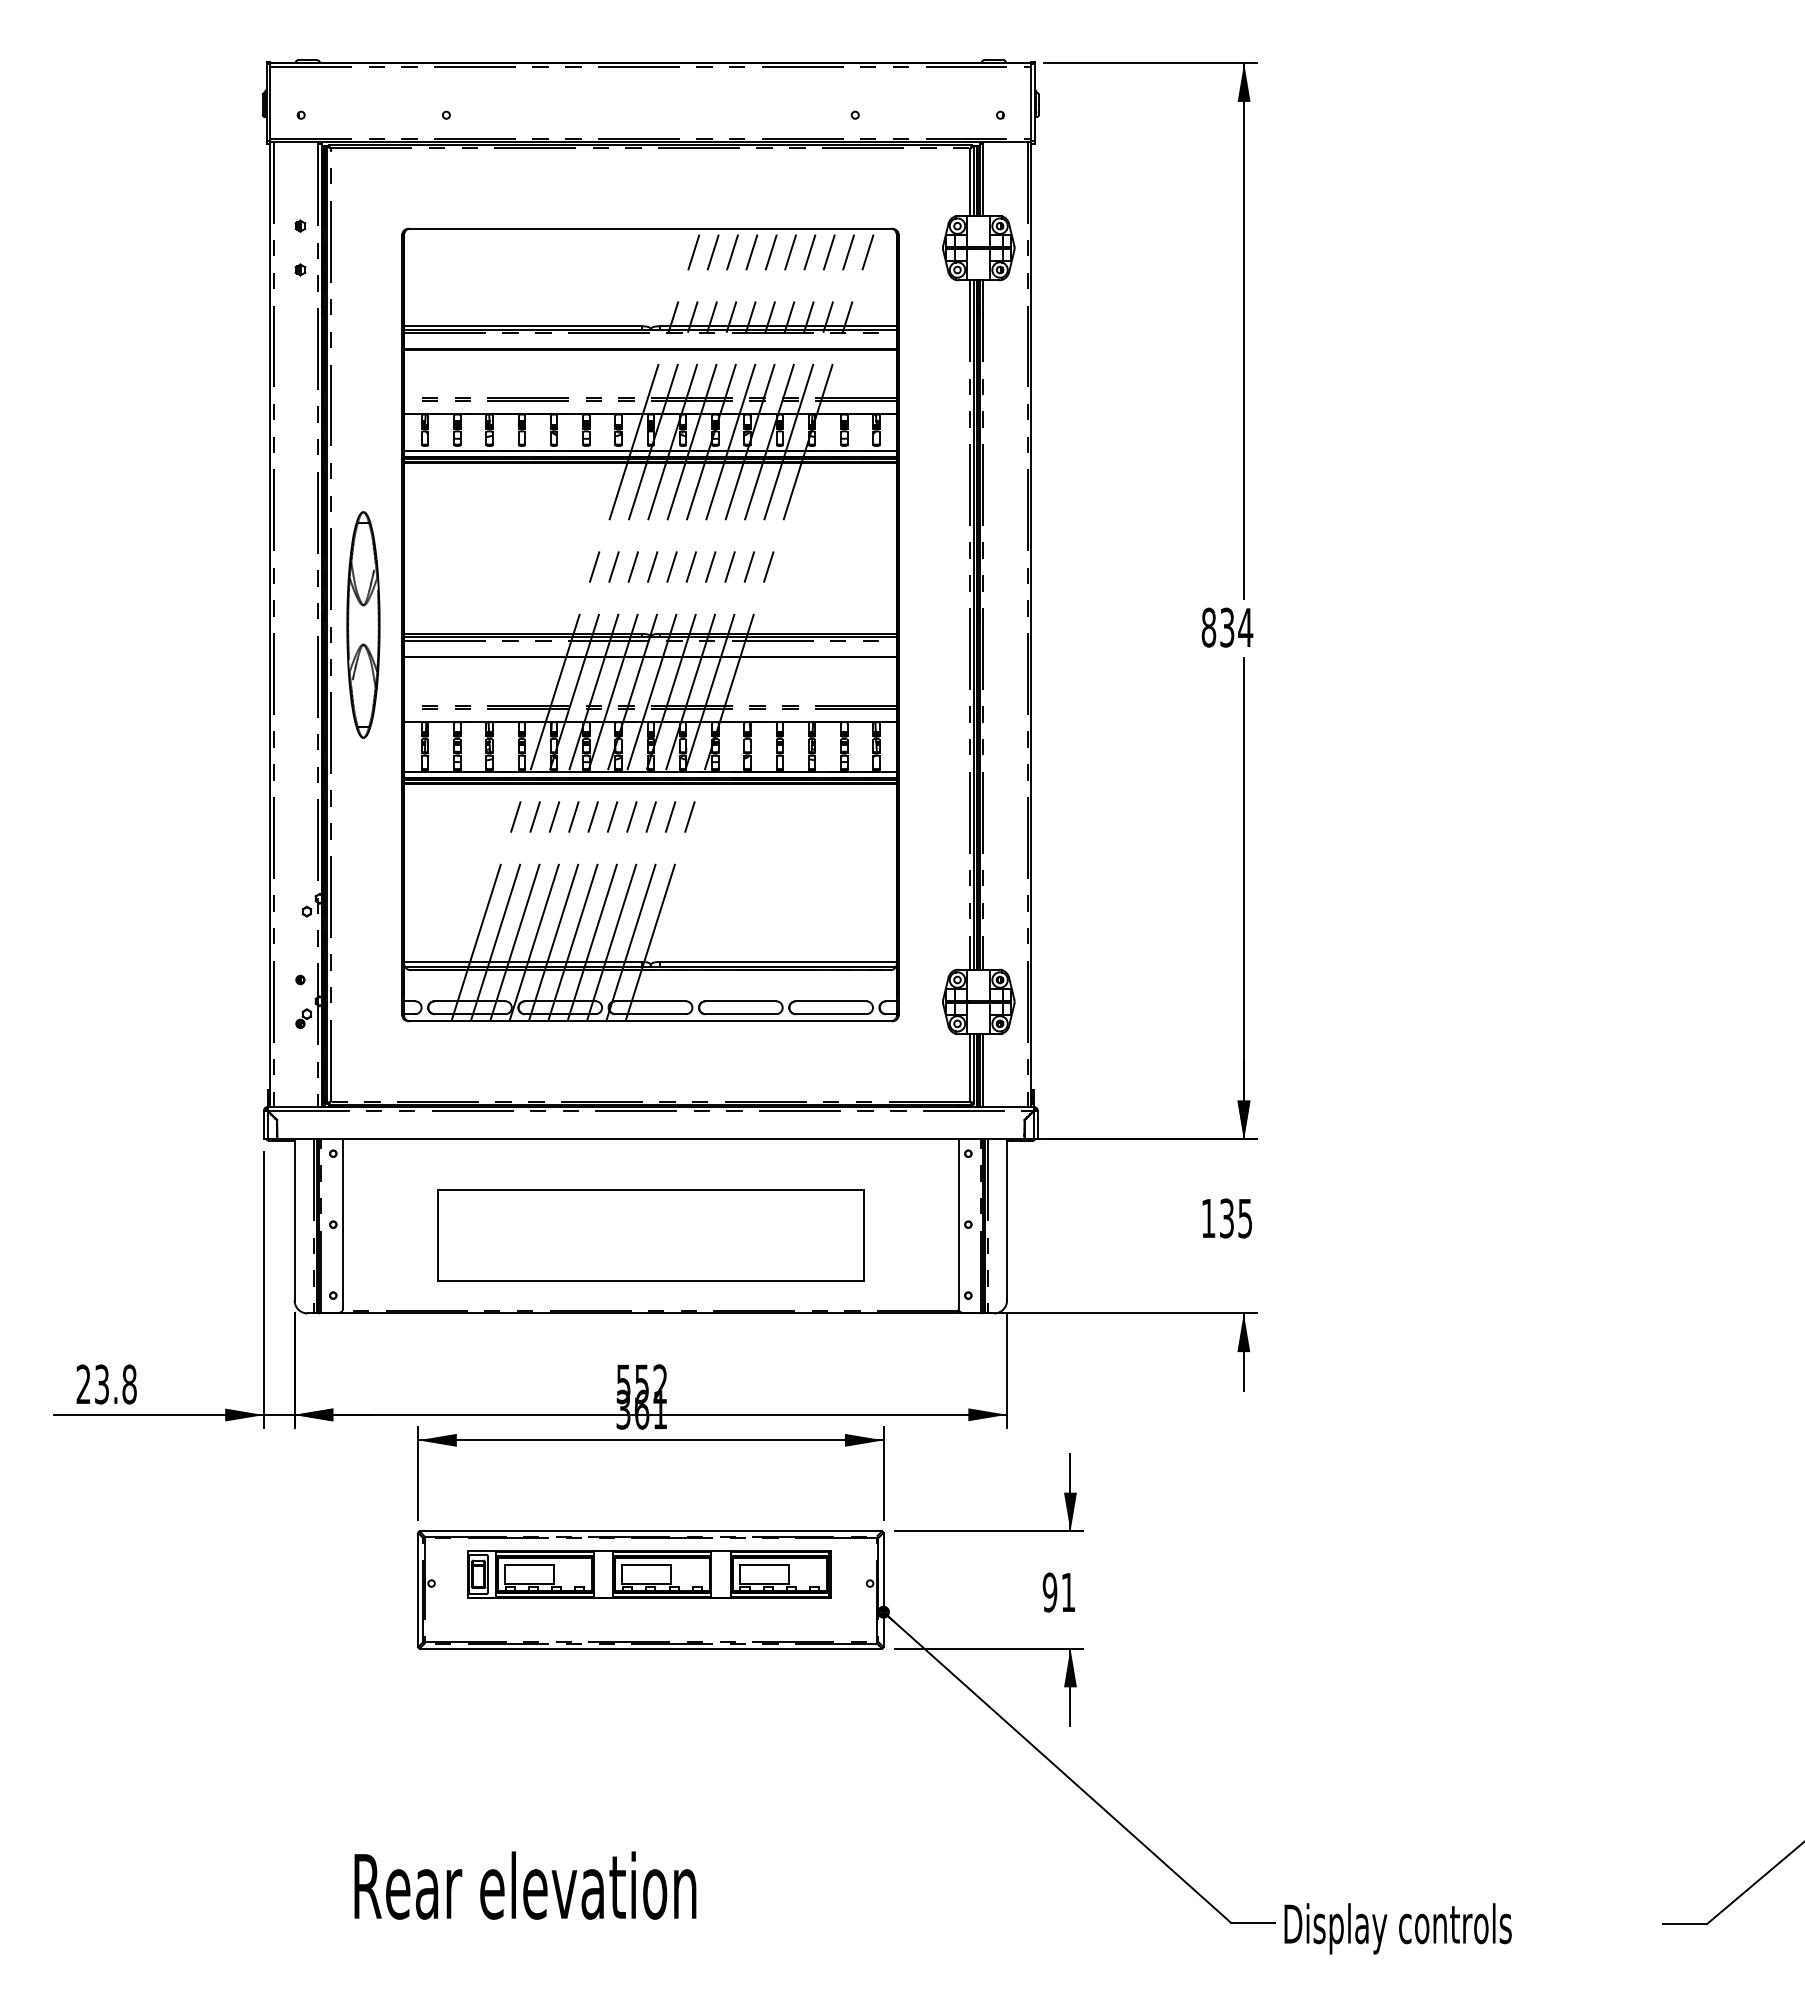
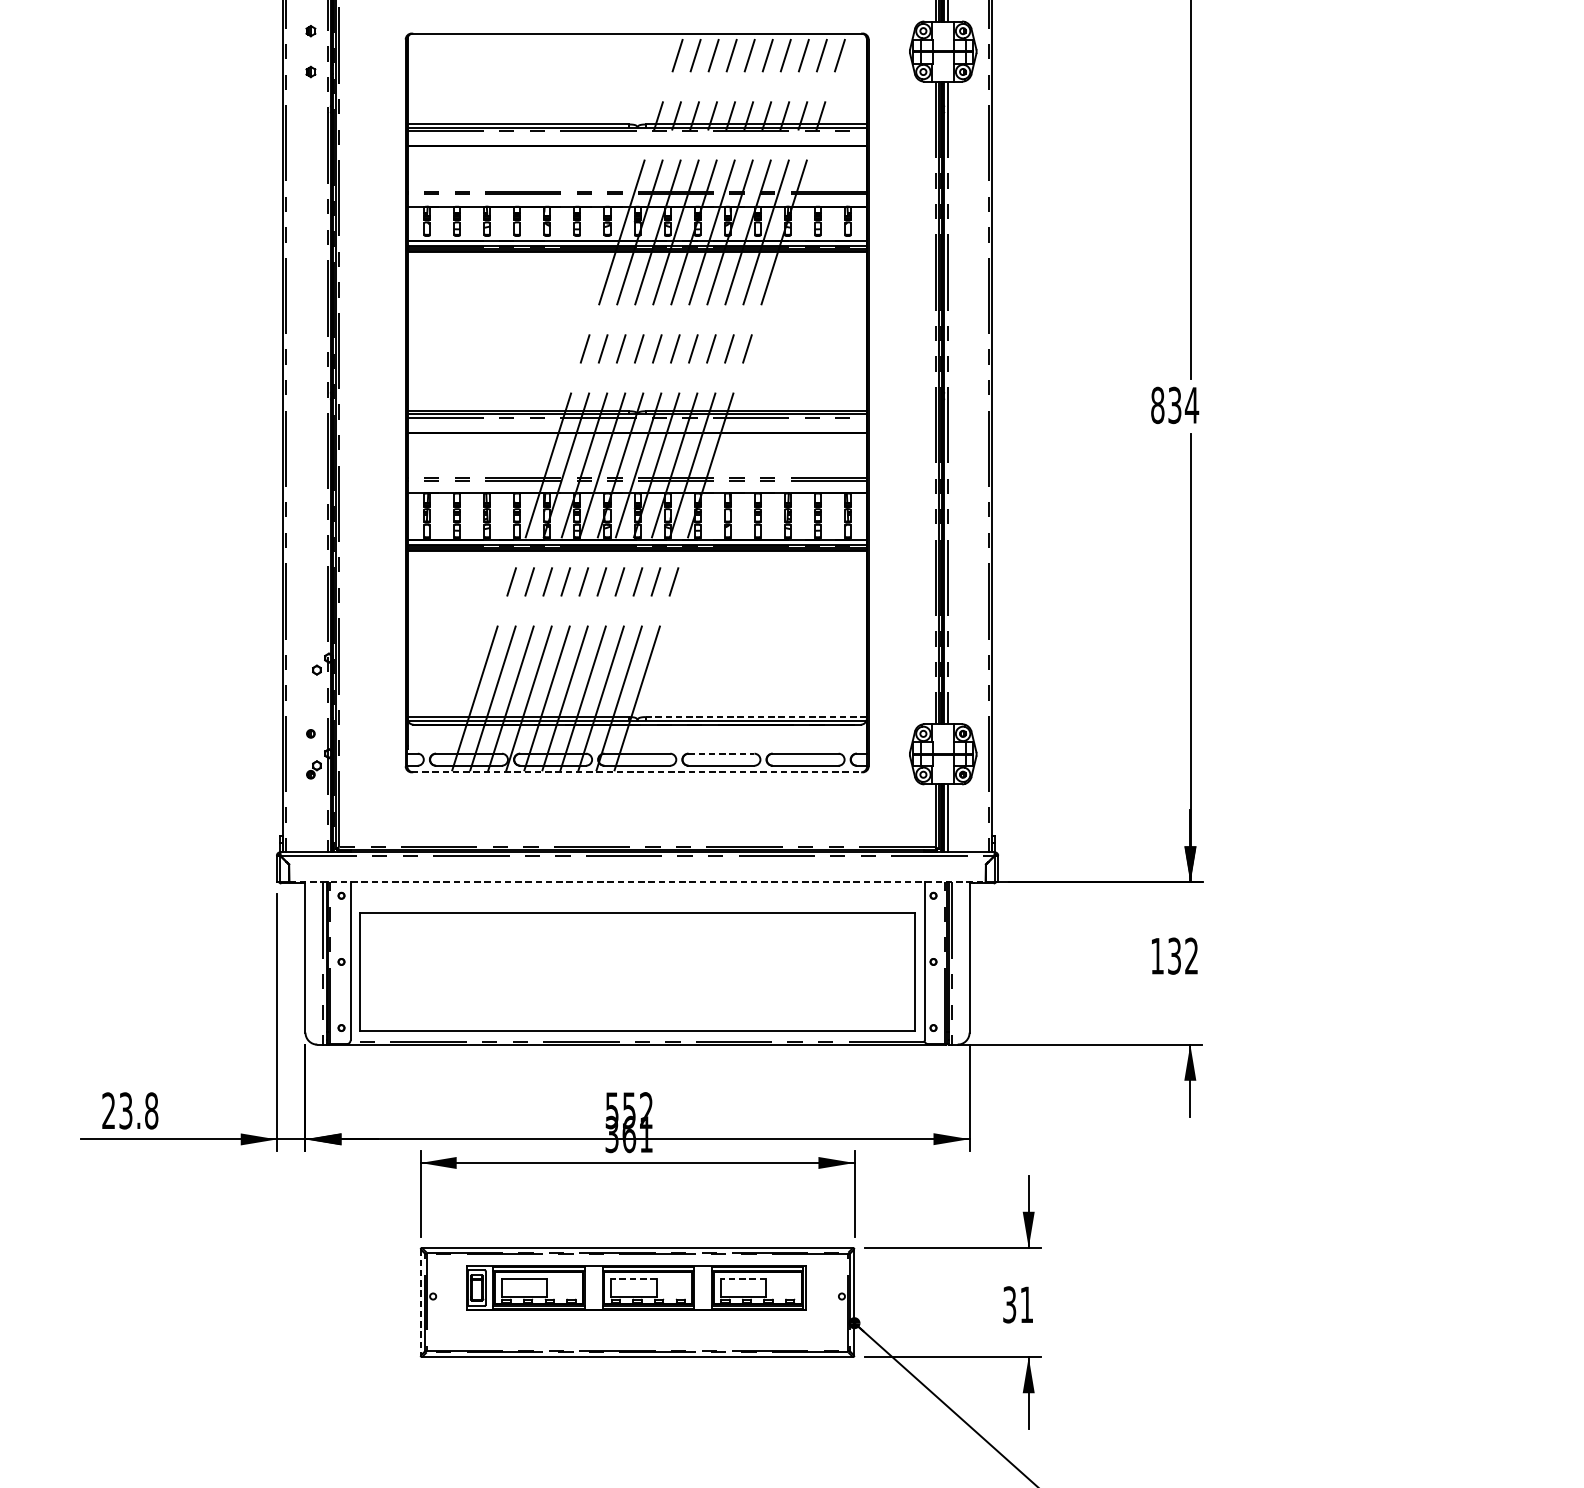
part: (363, 624) -> (369, 402), removed
line: (777, 961) -> (755, 716), solid -> dashed
line: (741, 1001) -> (722, 753), solid -> dashed
line: (650, 1021) -> (637, 772), solid -> dashed
line: (651, 1139) -> (638, 882), solid -> dashed
text: (1244, 1218) -> (1190, 956), 135 -> 132
part: (650, 1235) -> (637, 972), size x1.4
line: (646, 1564) -> (633, 1278), solid -> dashed
line: (764, 1564) -> (743, 1278), solid -> dashed
line: (418, 1590) -> (420, 1302), solid -> dashed
text: (1049, 1592) -> (1009, 1304), 91 -> 31

